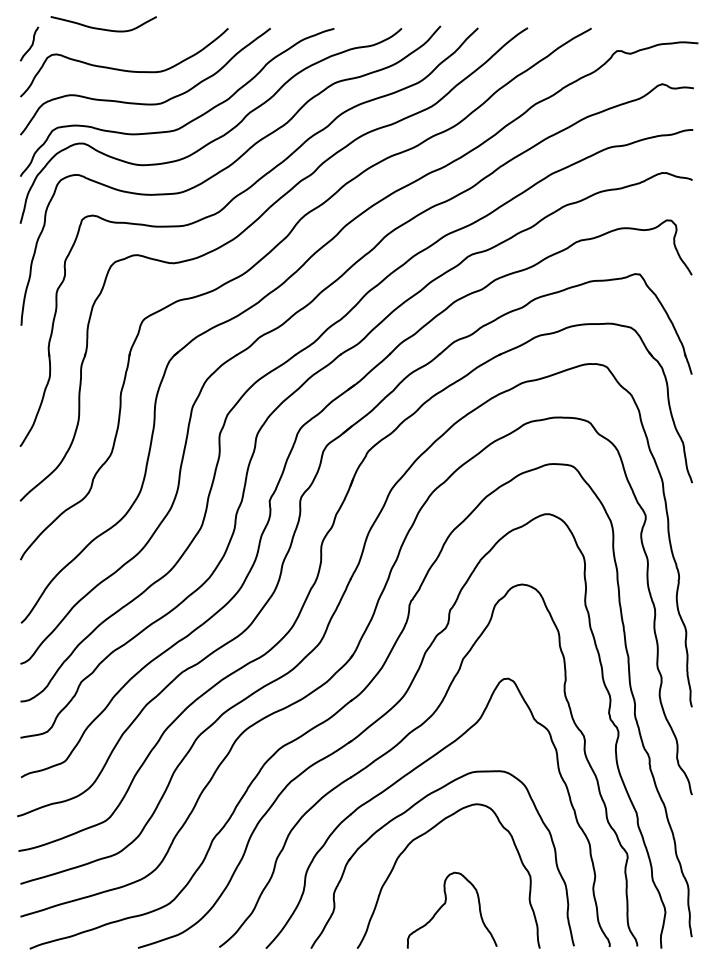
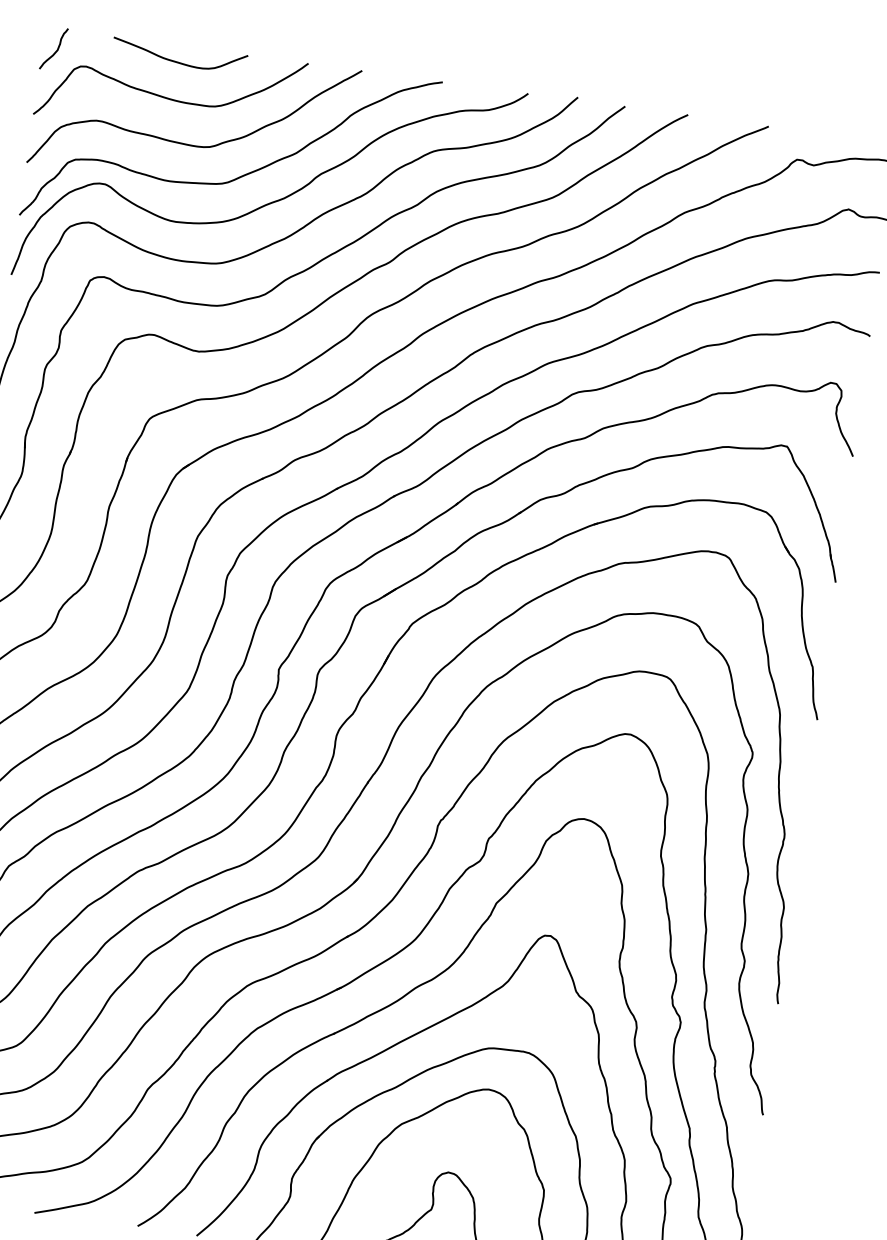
curve: (103, 28) -> (178, 61), moved

